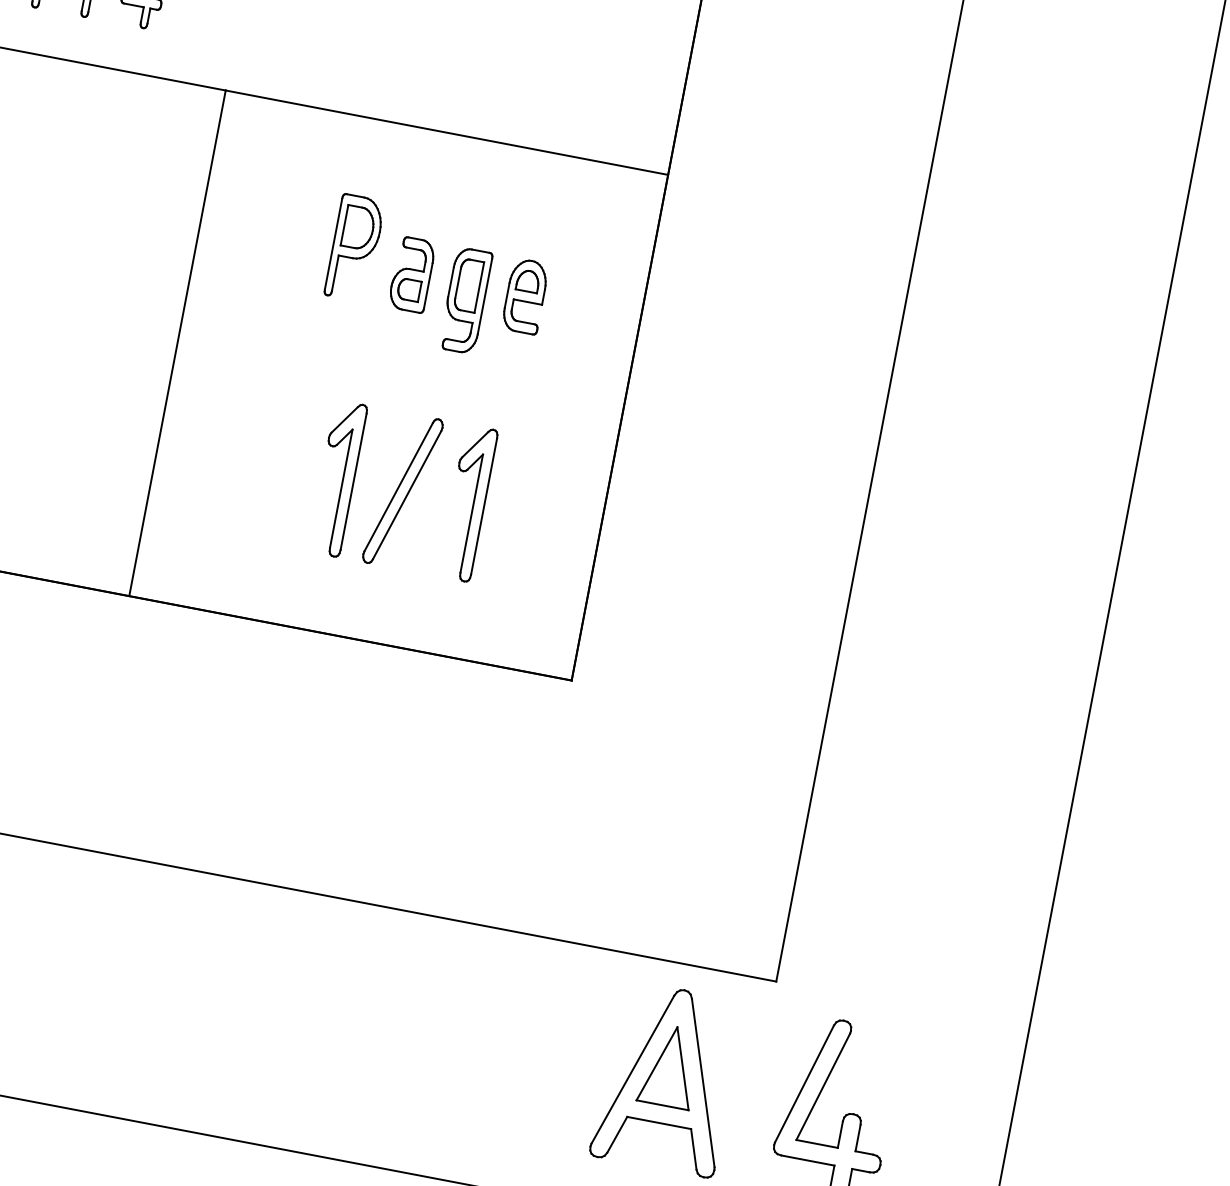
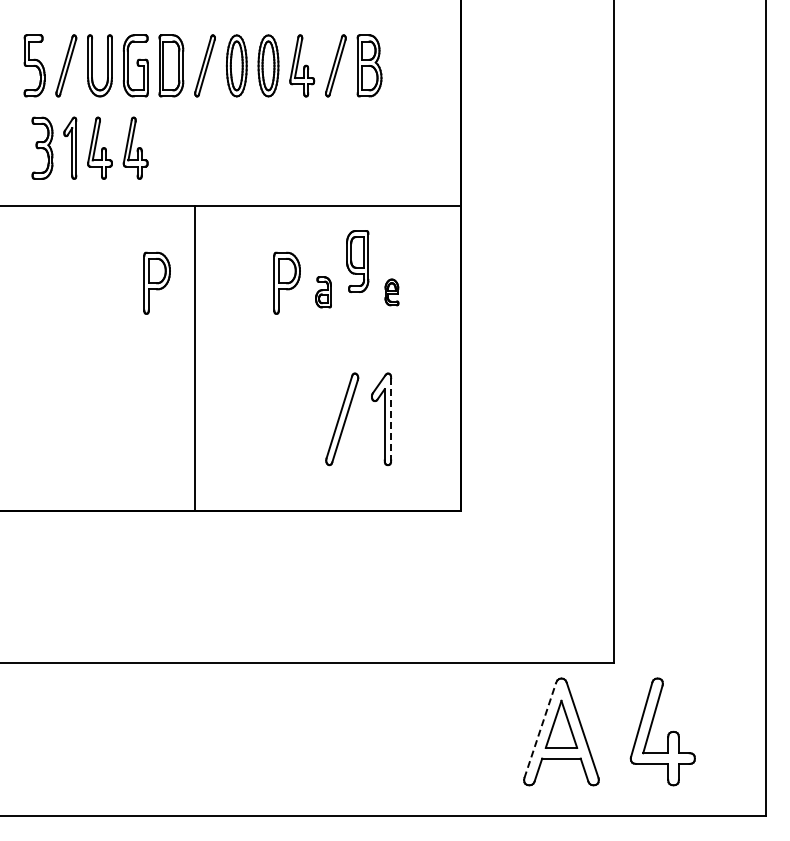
part: (138, 205) -> (156, 282), added
part: (412, 274) -> (323, 292), size x0.7
part: (524, 296) -> (391, 292), size x0.6
part: (465, 300) -> (357, 261), moved
part: (337, 478) -> (302, 419), removed
line: (484, 506) -> (391, 419), solid -> dashed
line: (633, 1069) -> (540, 730), solid -> dashed

